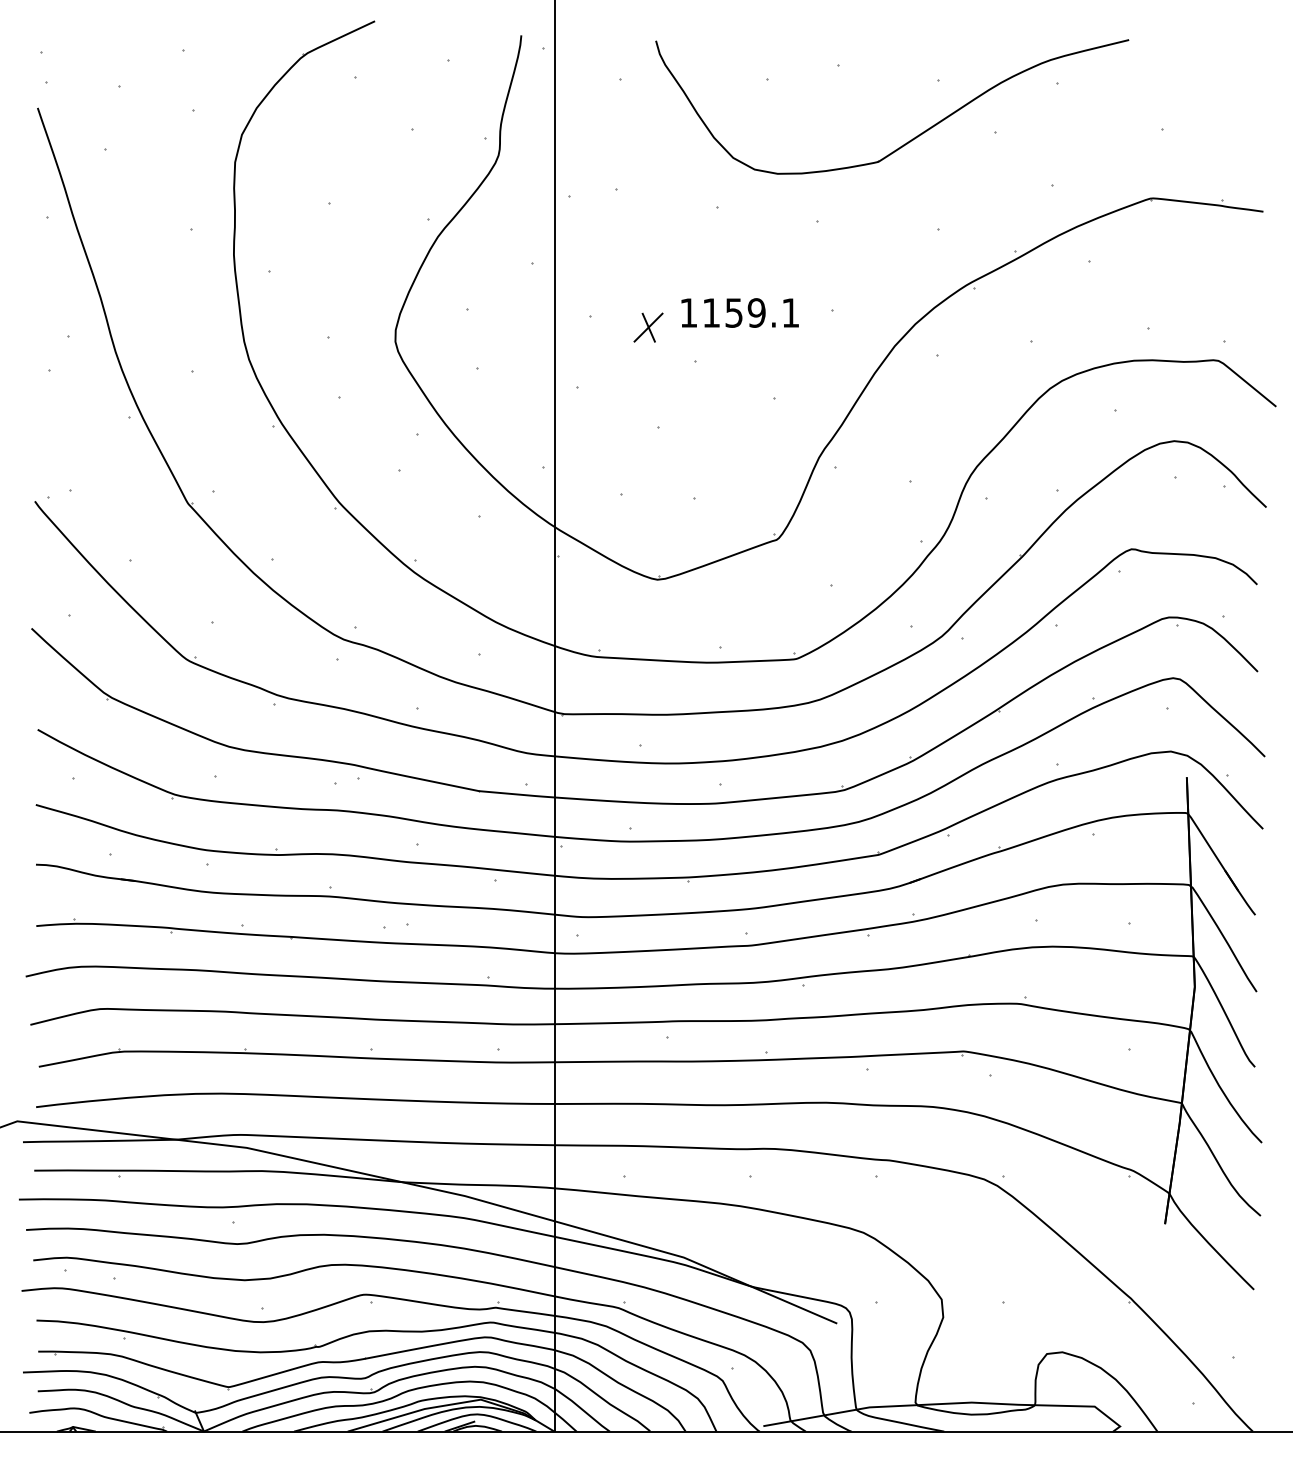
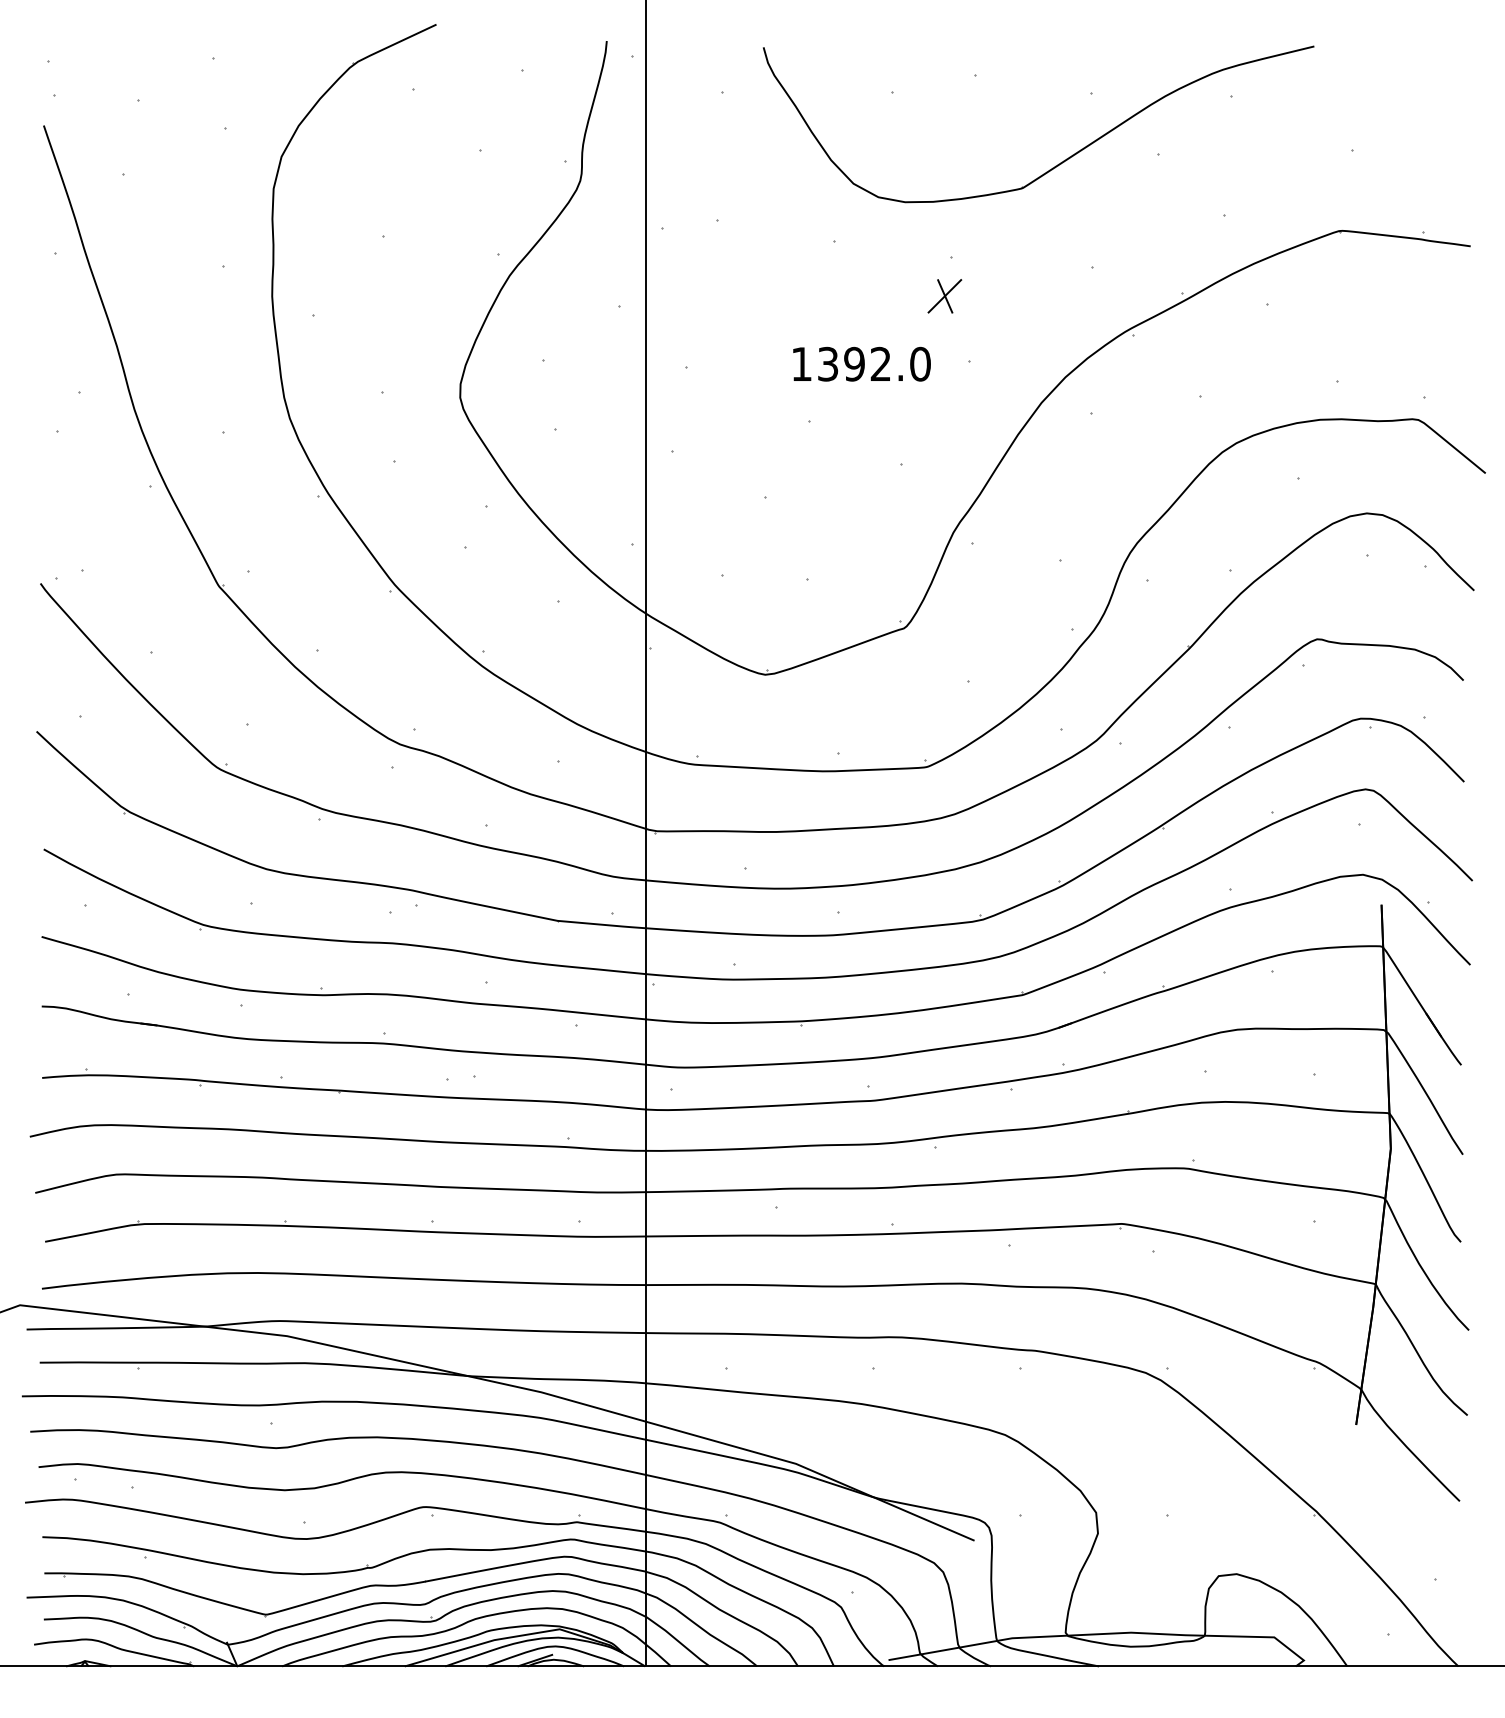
text: (751, 312) -> (874, 363), 1159.1 -> 1392.0
part: (648, 327) -> (944, 296), moved

